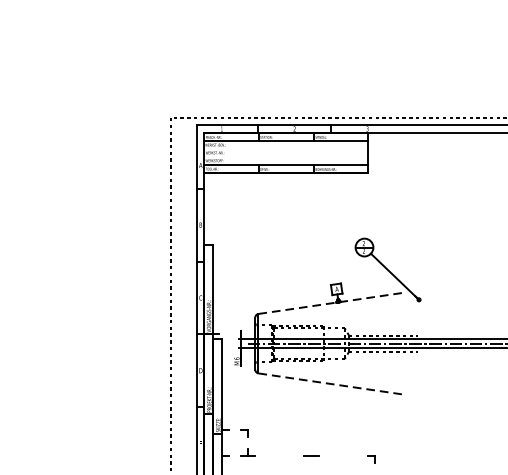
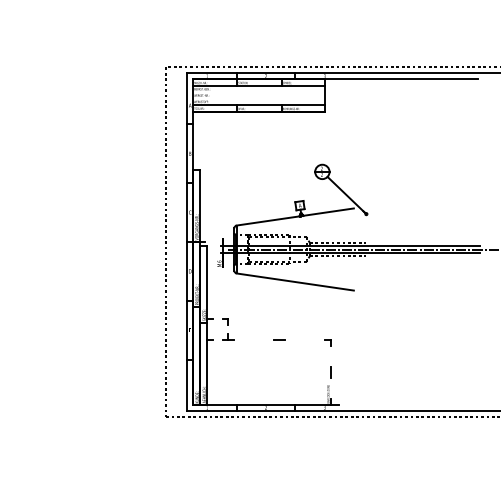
line: (331, 302) -> (295, 216), dashed -> solid
line: (331, 384) -> (295, 282), dashed -> solid

